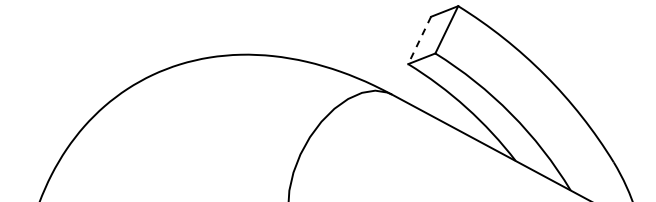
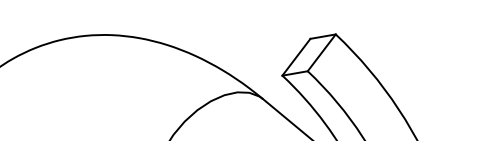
line: (419, 40) -> (296, 57), dashed -> solid

